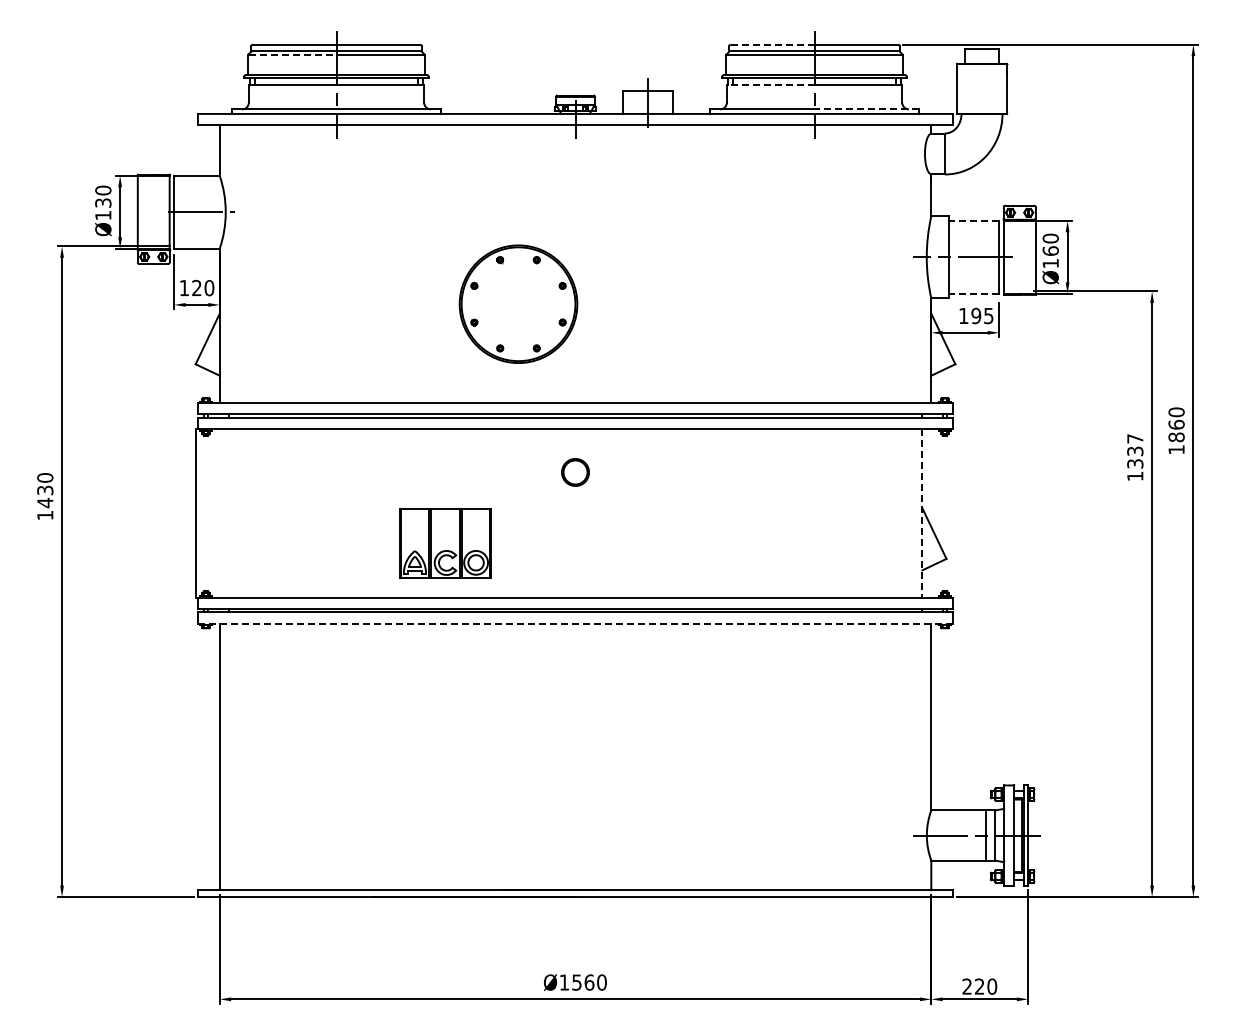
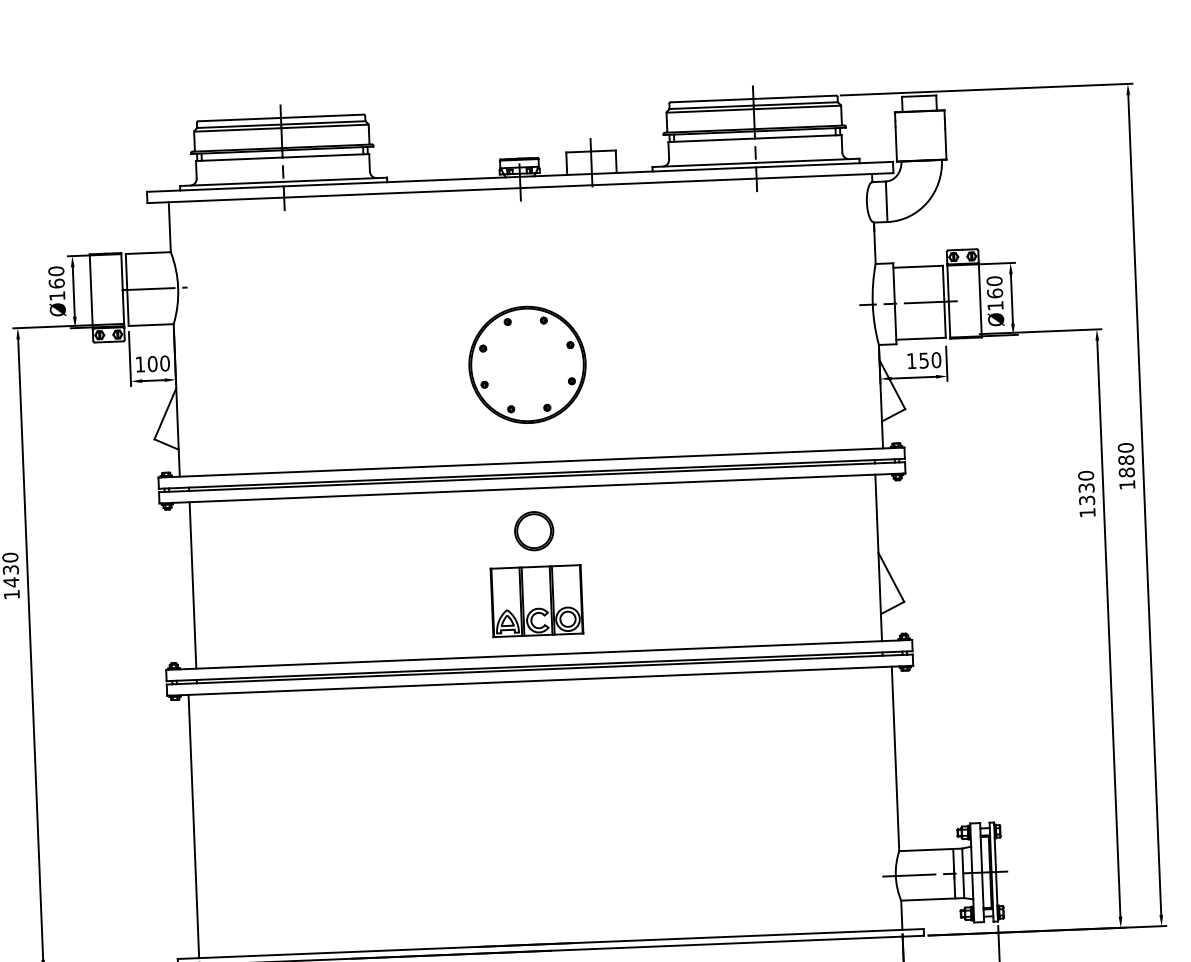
line: (772, 44) -> (711, 100), dashed -> solid
line: (292, 55) -> (237, 130), dashed -> solid
line: (770, 84) -> (711, 140), dashed -> solid
line: (866, 109) -> (807, 160), dashed -> solid
text: (103, 202) -> (56, 283), Ø130 -> Ø160
line: (973, 220) -> (917, 266), dashed -> solid
text: (196, 288) -> (152, 364), 120 -> 100
line: (973, 293) -> (920, 338), dashed -> solid
part: (518, 303) -> (527, 364), moved
text: (982, 315) -> (930, 359), 195 -> 150
text: (1176, 424) -> (1126, 459), 1860 -> 1880
text: (1135, 438) -> (1086, 475), 1337 -> 1330
part: (575, 472) -> (534, 531), size x1.43
line: (195, 513) -> (192, 585), moved
line: (922, 513) -> (878, 557), dashed -> solid
part: (445, 543) -> (536, 601), moved
line: (576, 623) -> (541, 680), dashed -> solid

